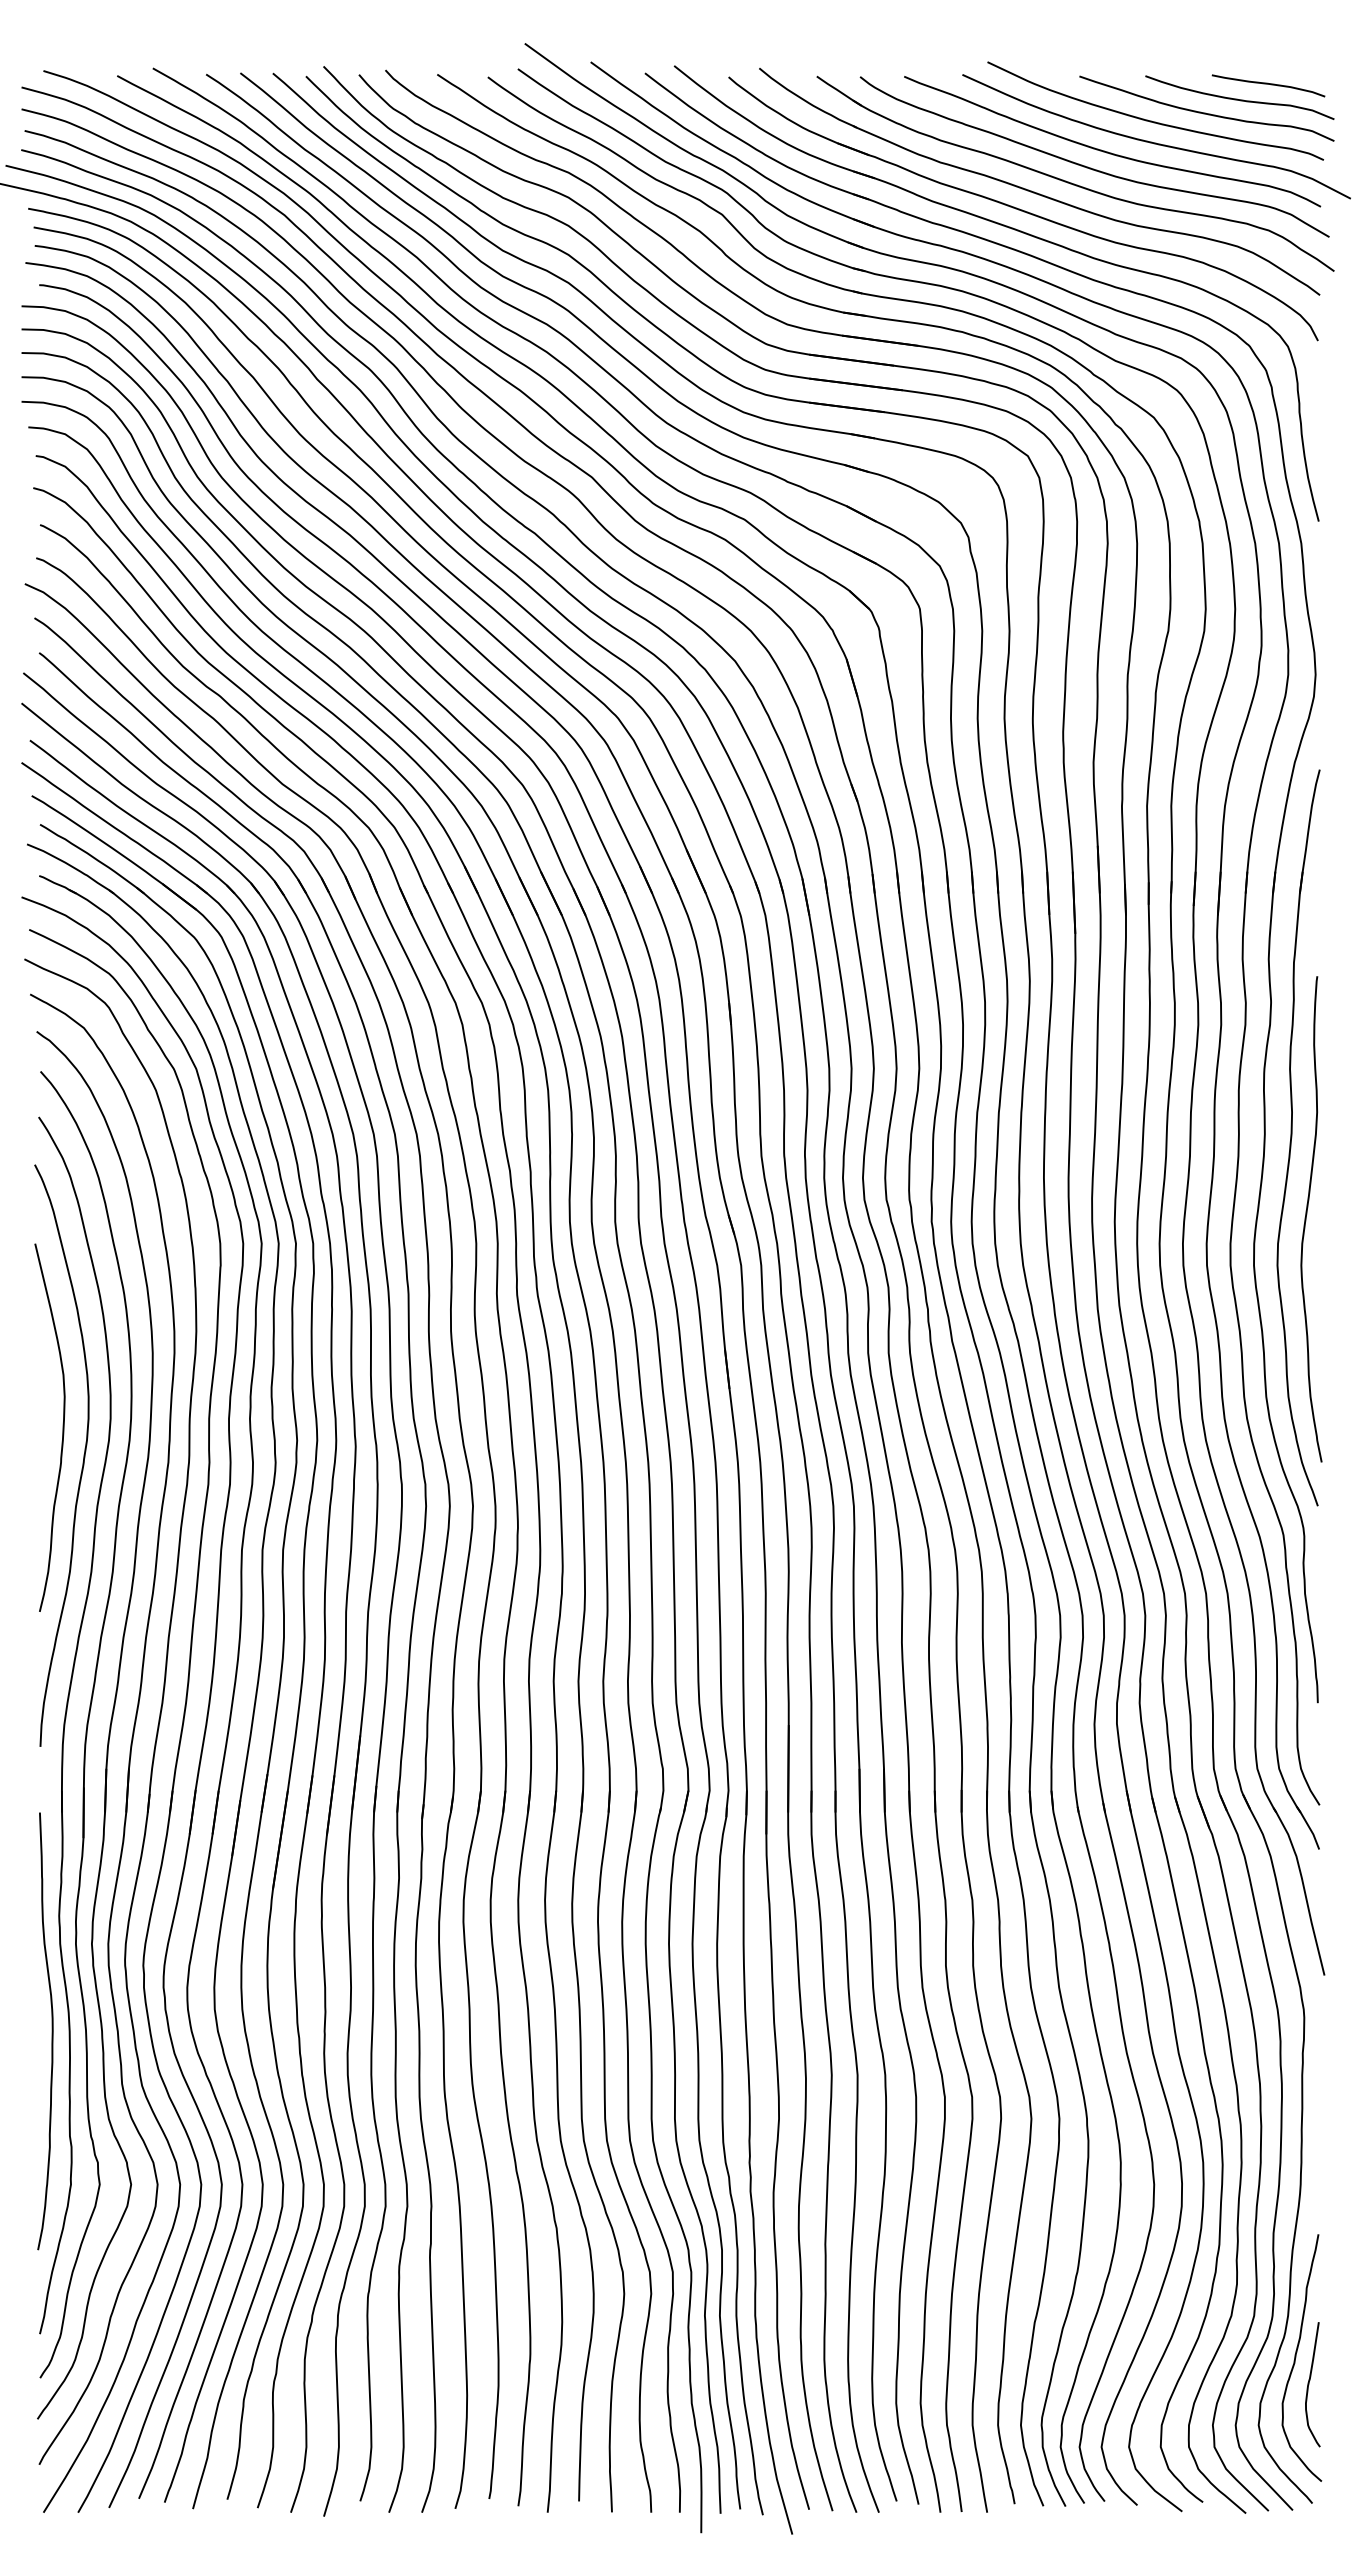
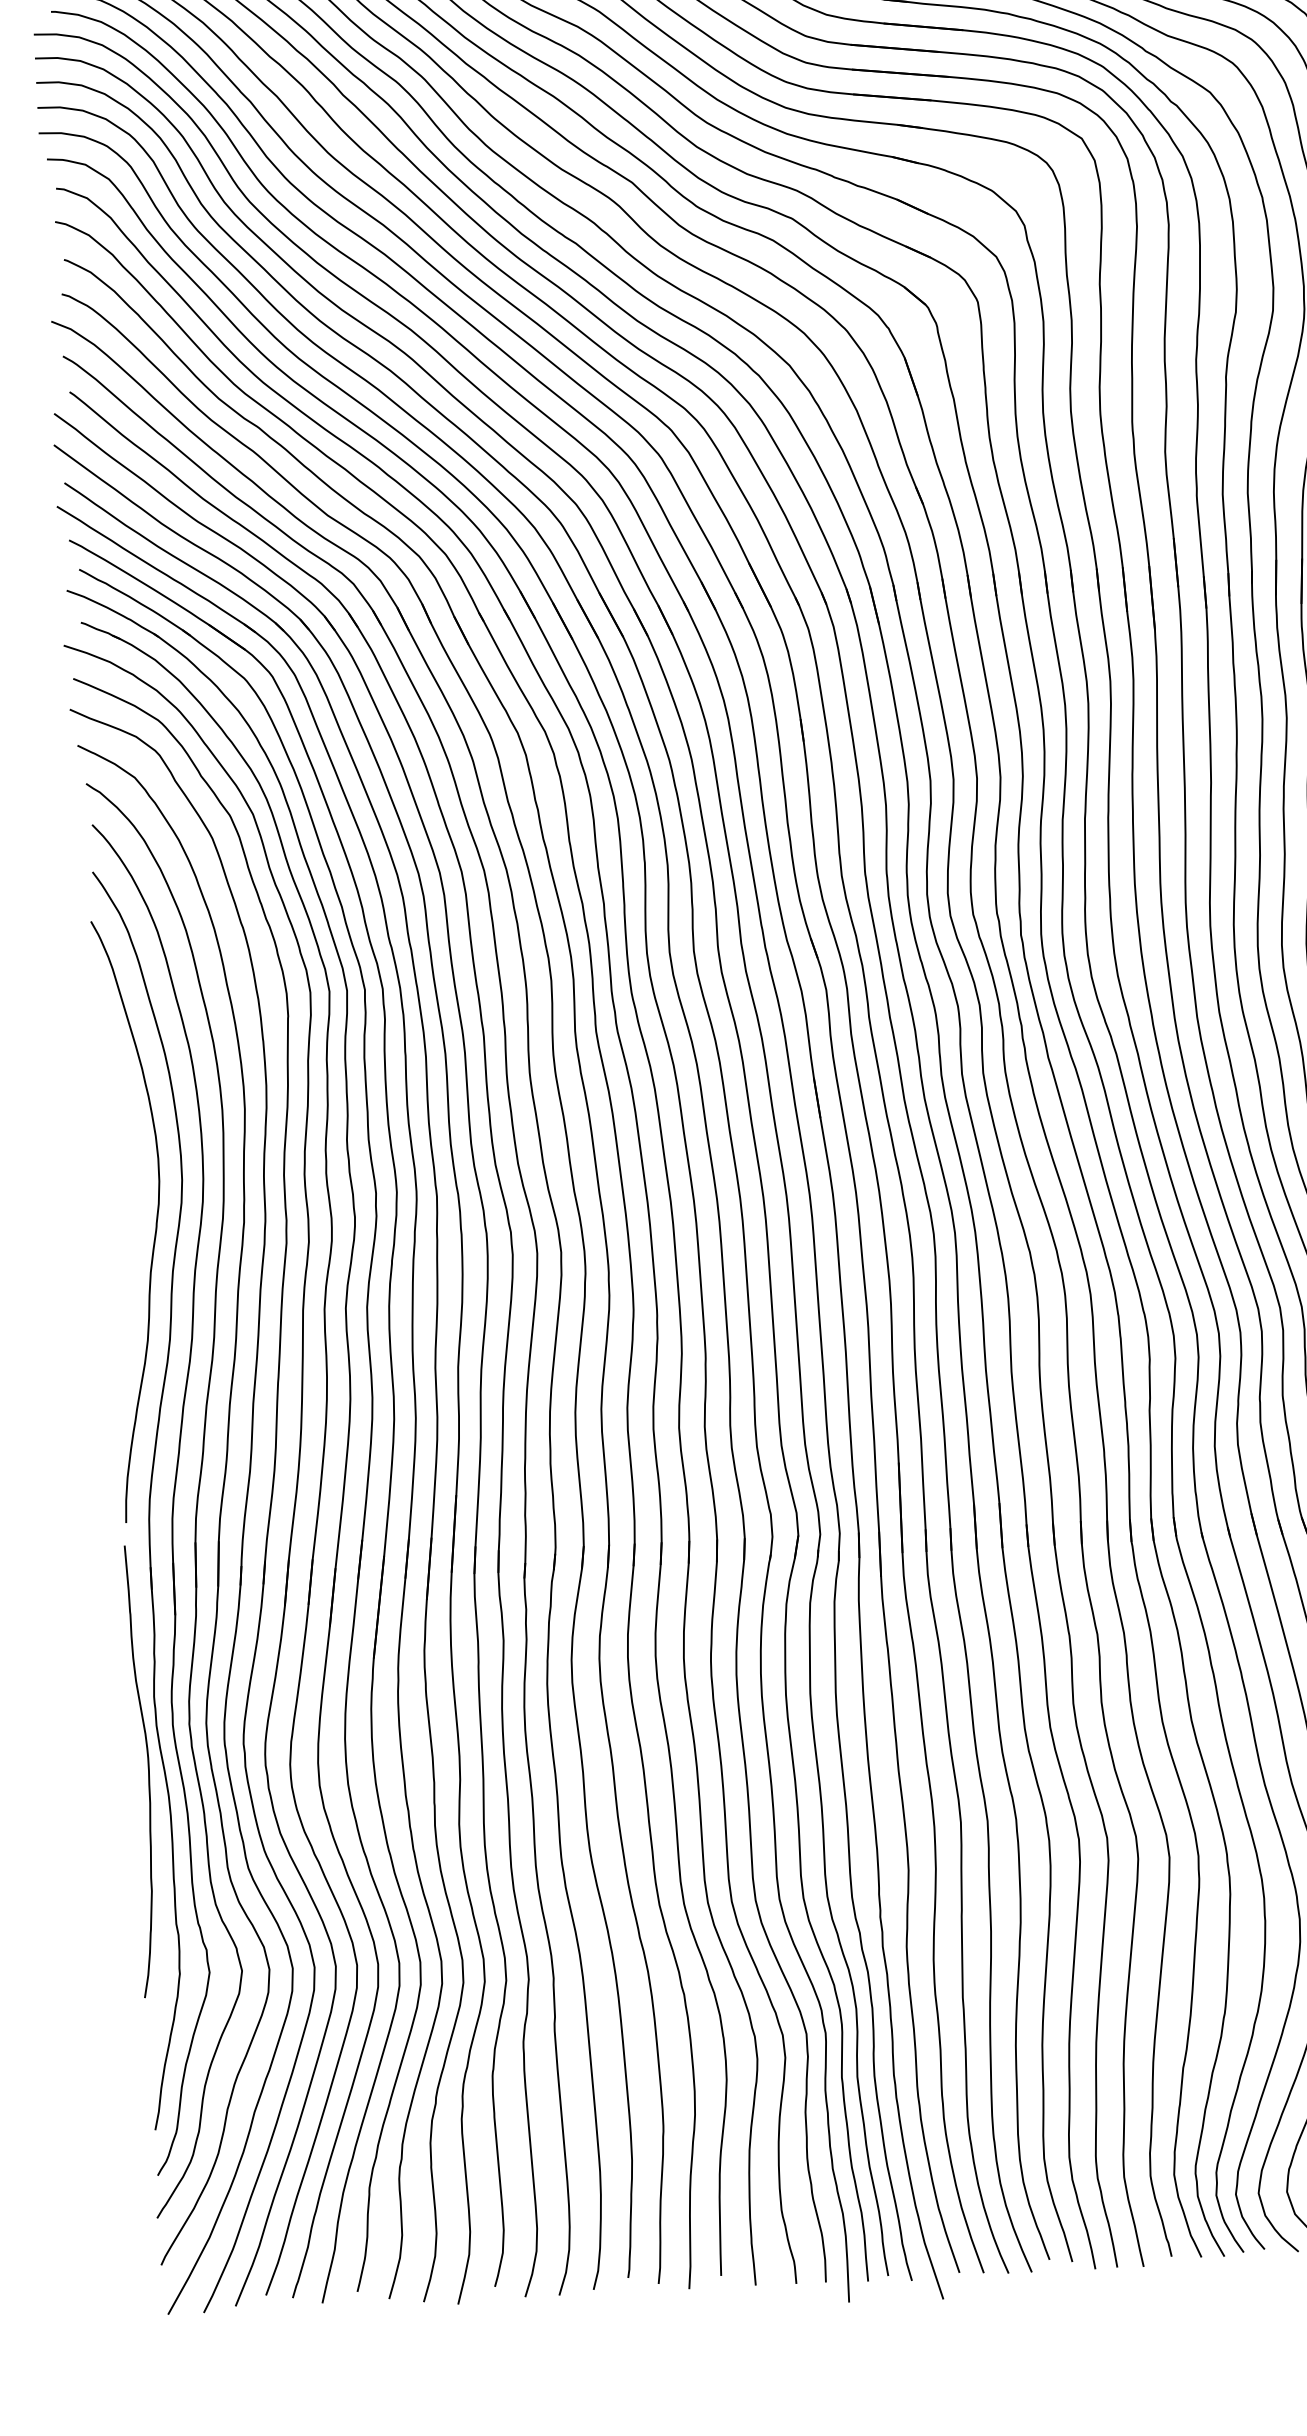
curve: (62, 1427) -> (132, 1191), removed
curve: (51, 2031) -> (147, 1771), moved

